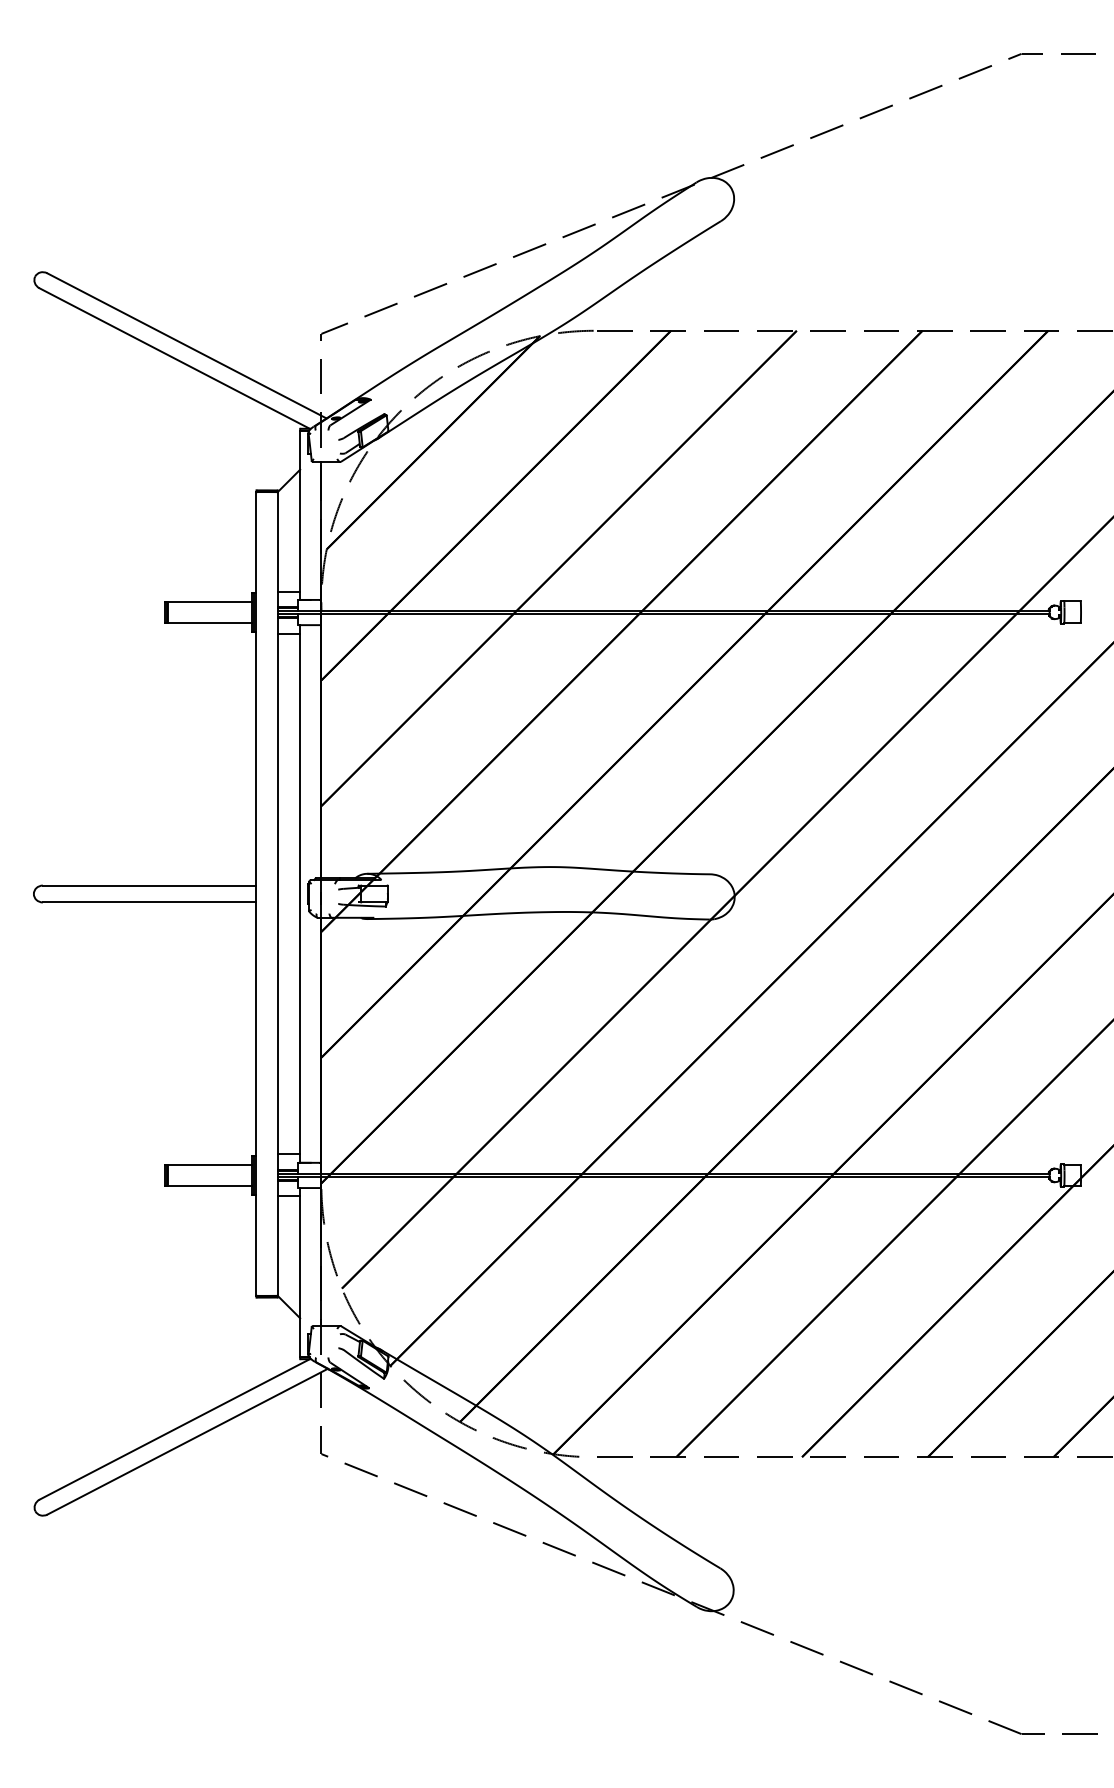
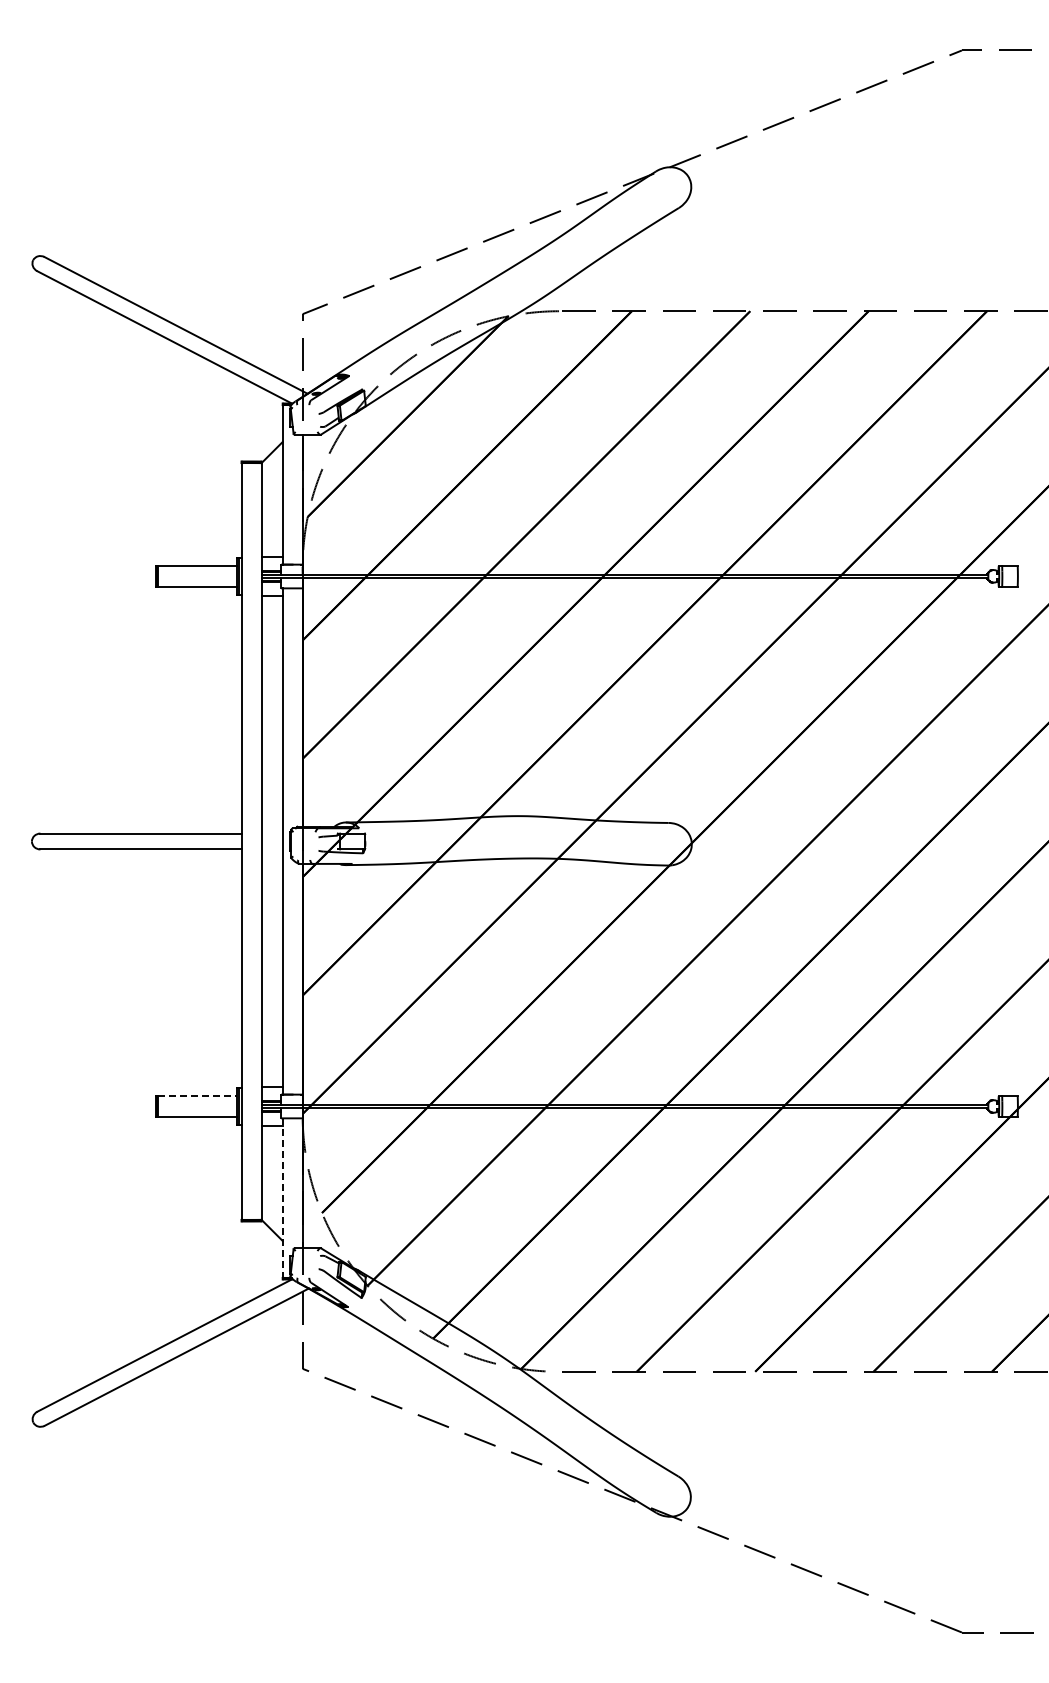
line: (209, 1164) -> (197, 1096), solid -> dashed
line: (299, 1273) -> (282, 1198), solid -> dashed

